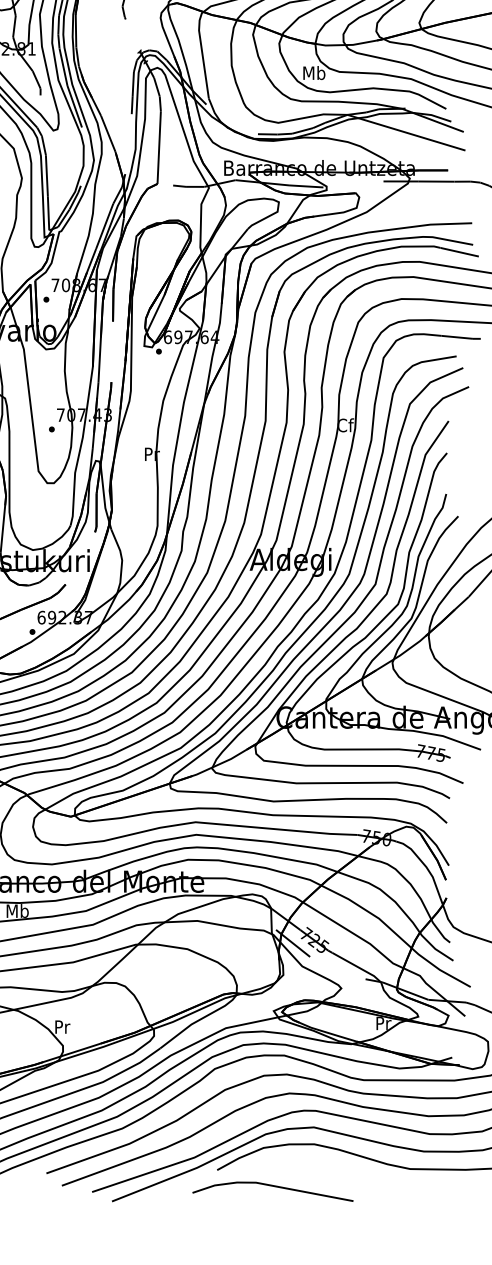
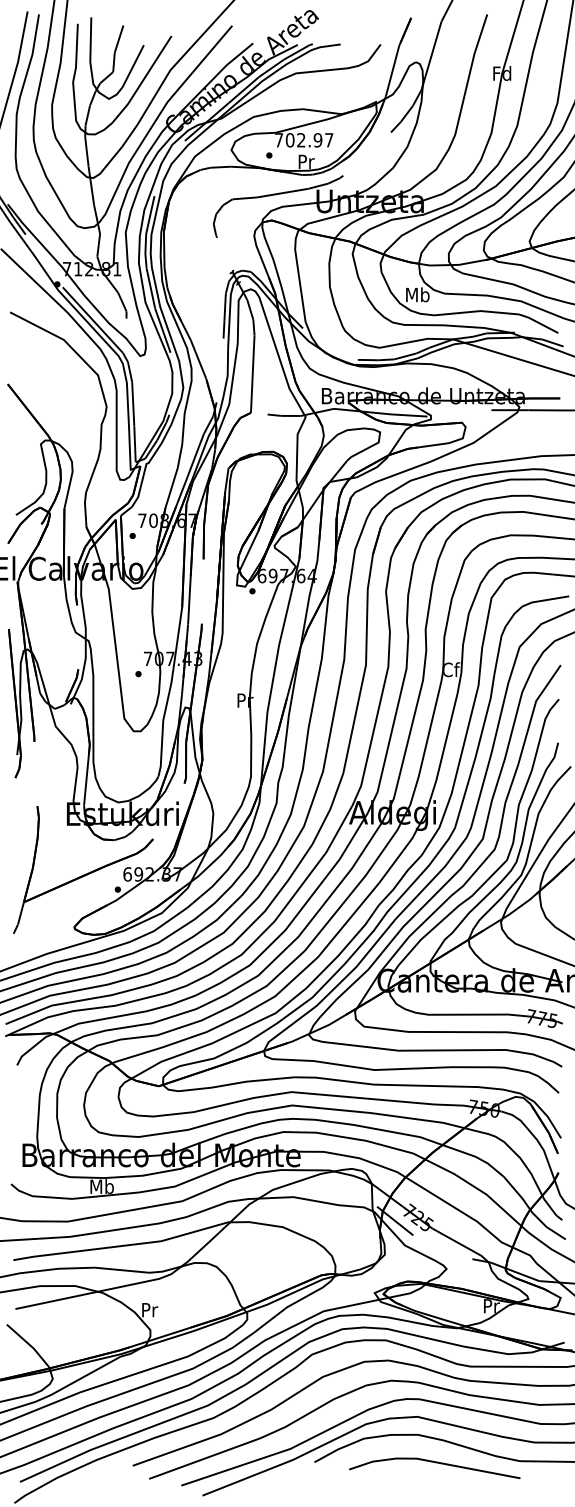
line: (273, 1187) -> (435, 1463), moved

